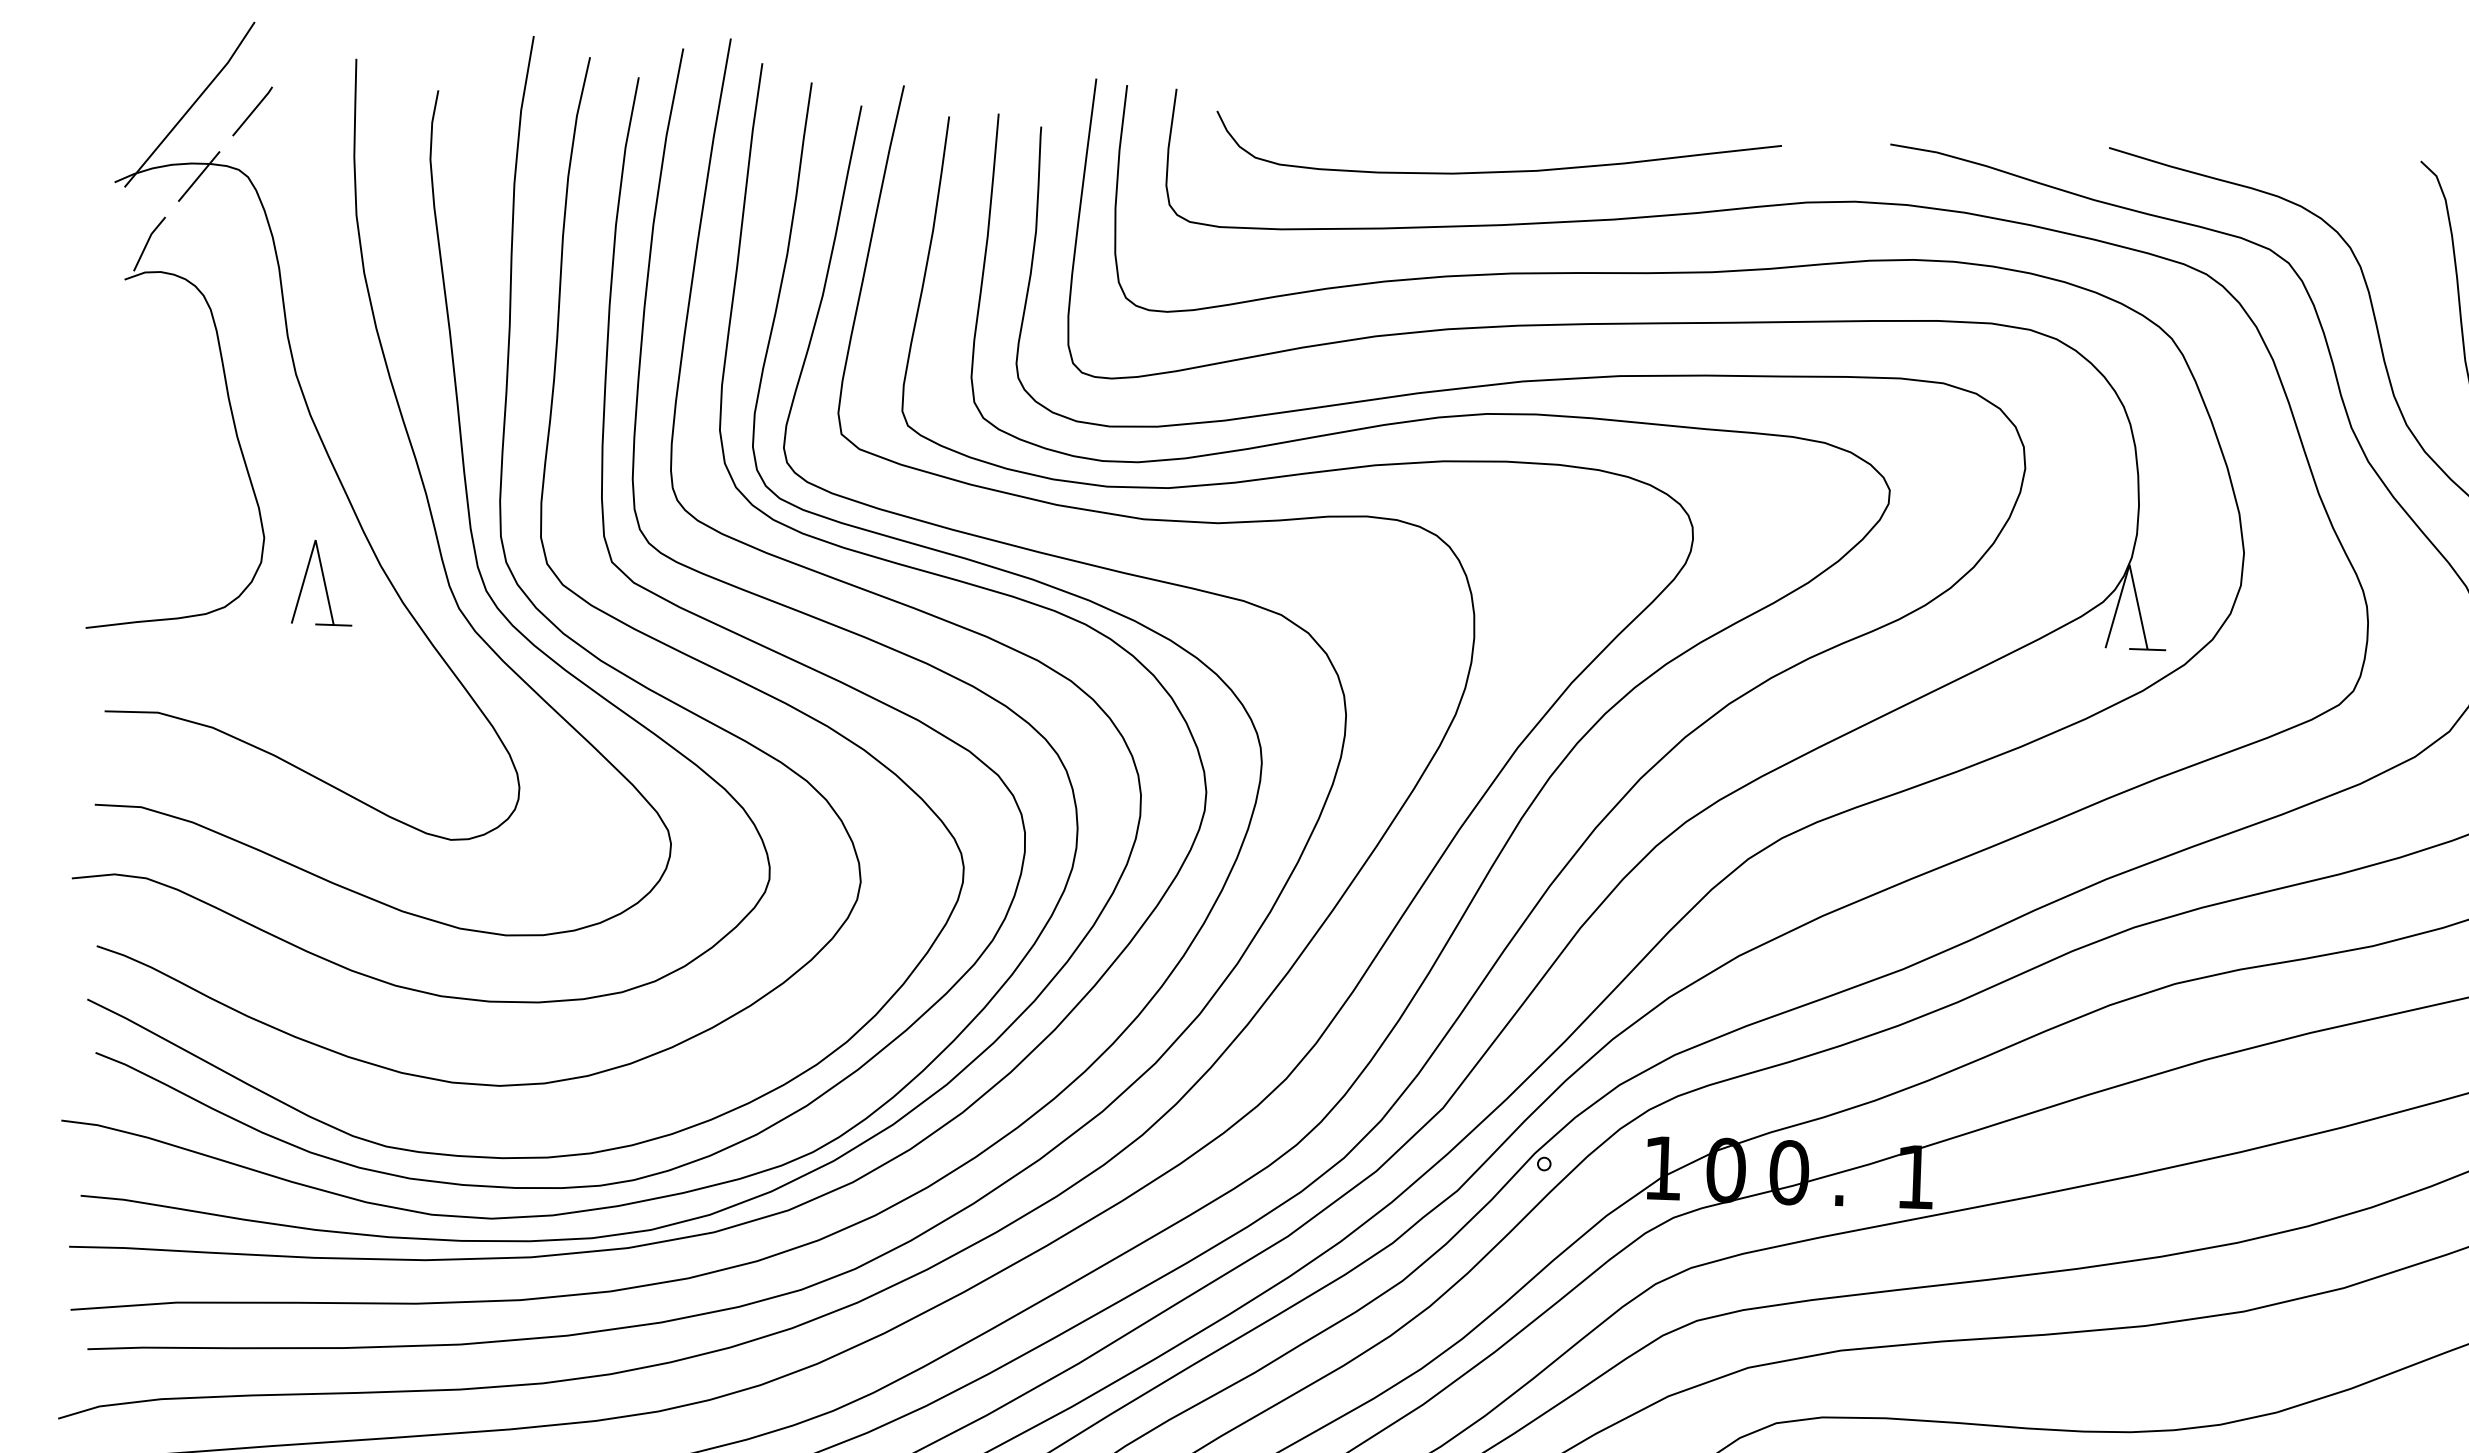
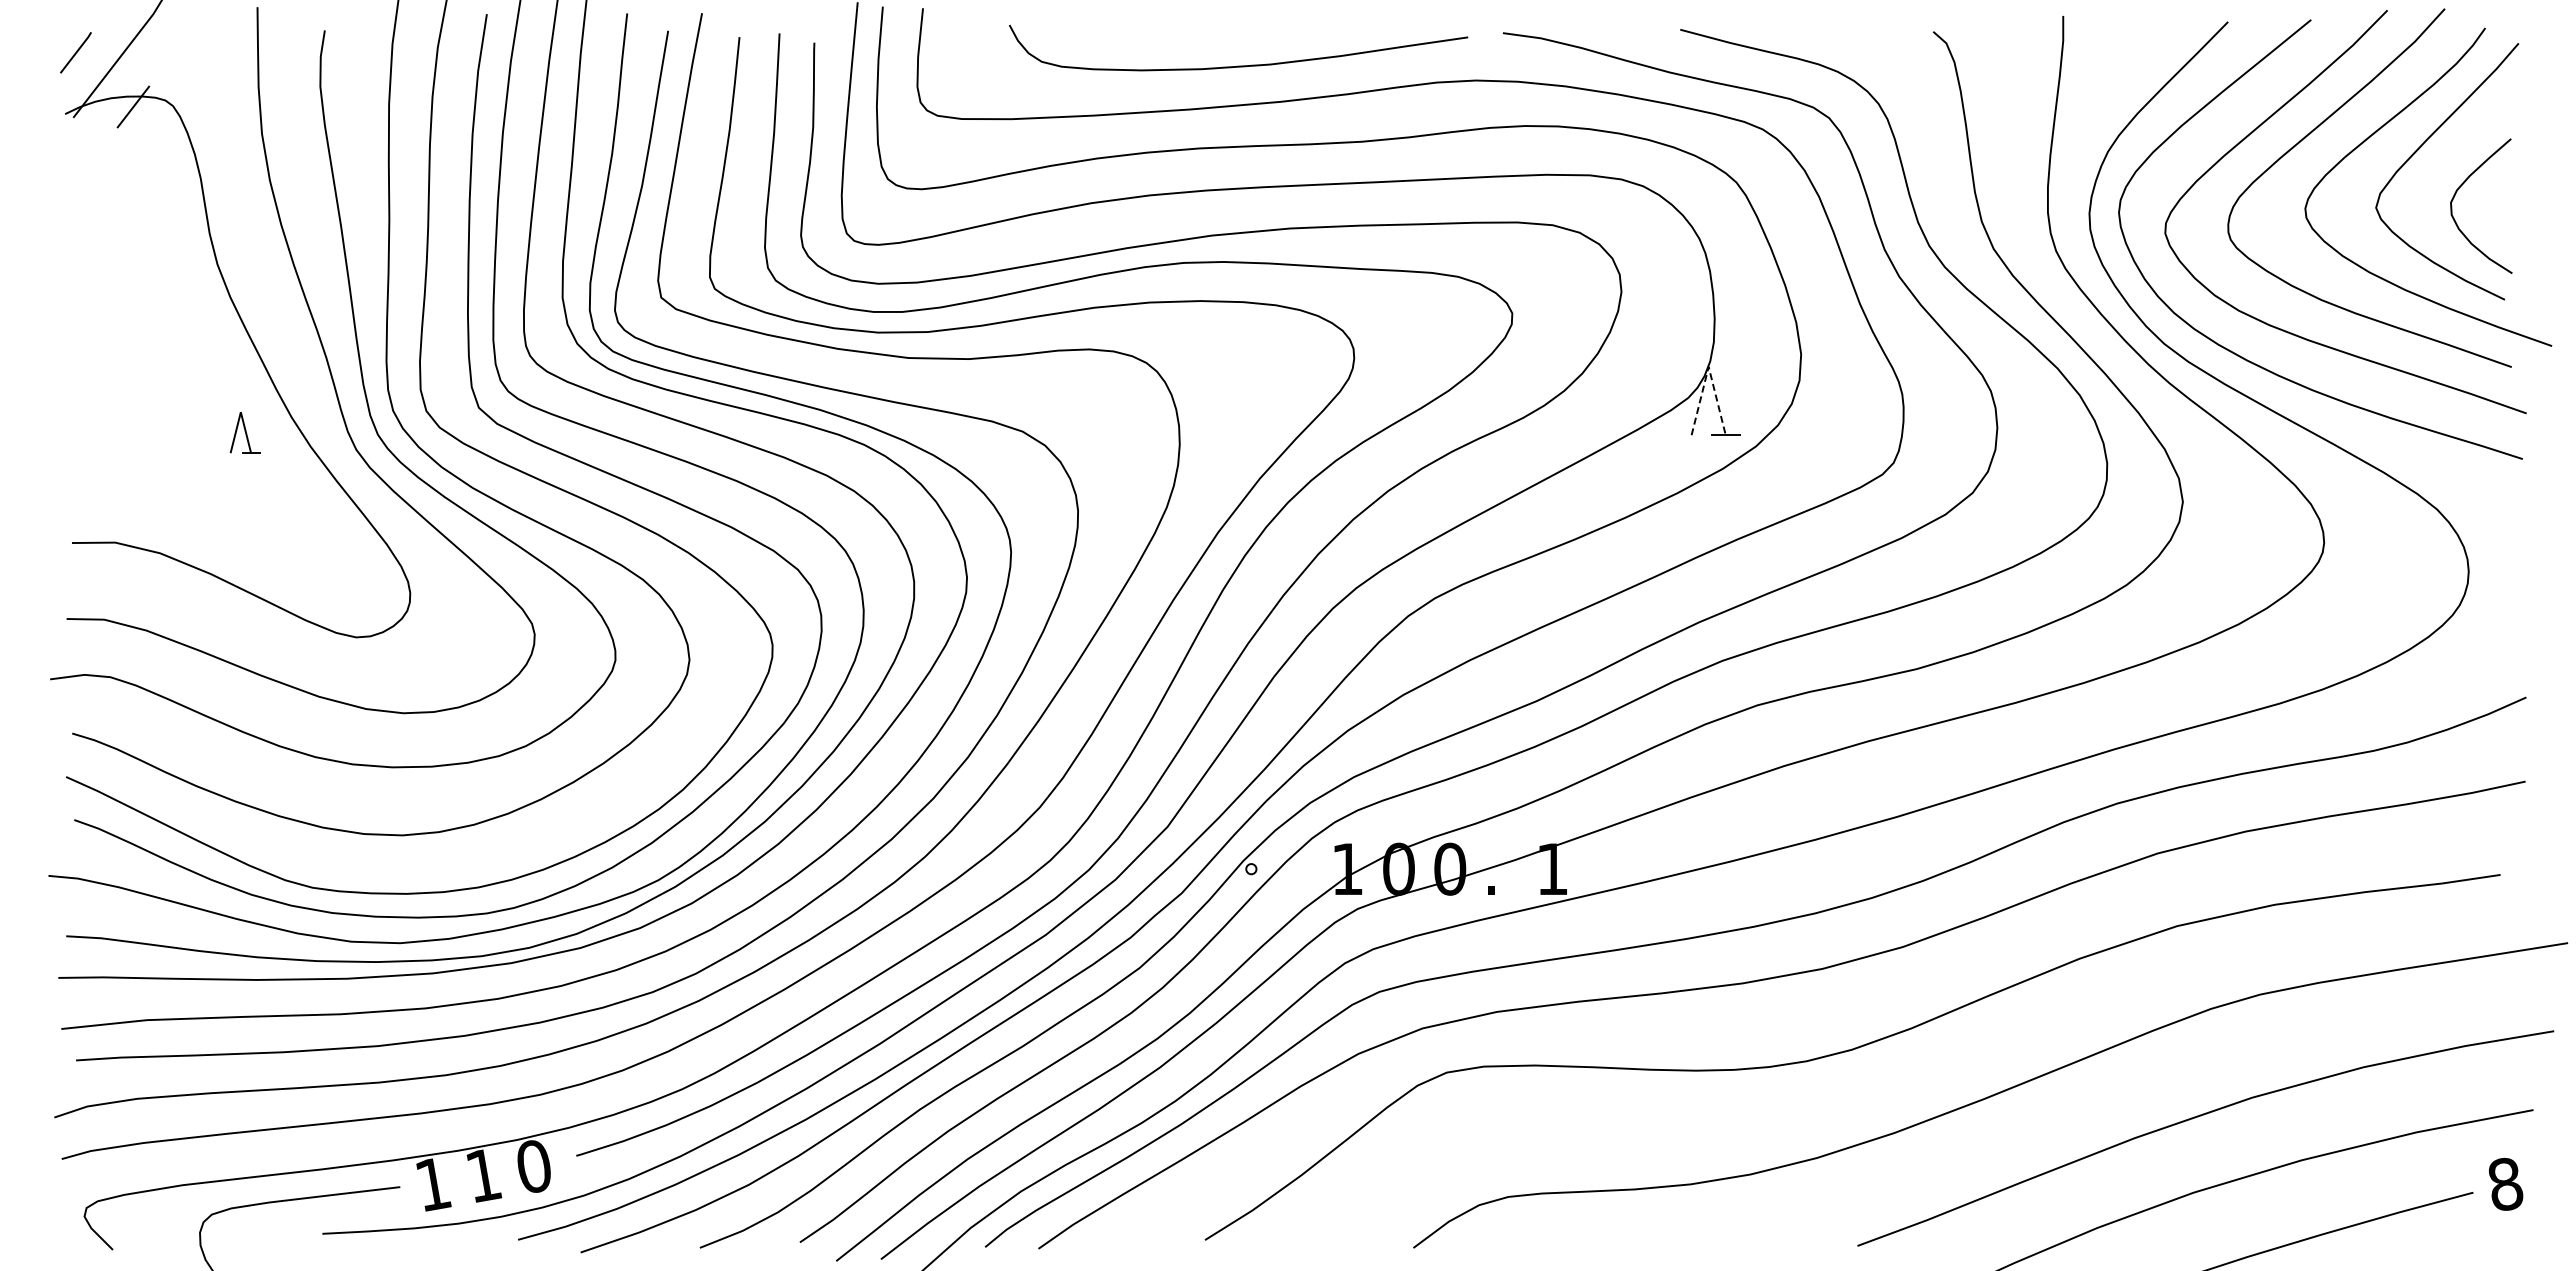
line: (252, 111) -> (75, 52), moved
curve: (1497, 170) -> (1238, 65), moved
part: (230, 412) -> (165, 297), removed
line: (2129, 564) -> (1708, 366), solid -> dashed
part: (322, 582) -> (244, 432), size x0.6

